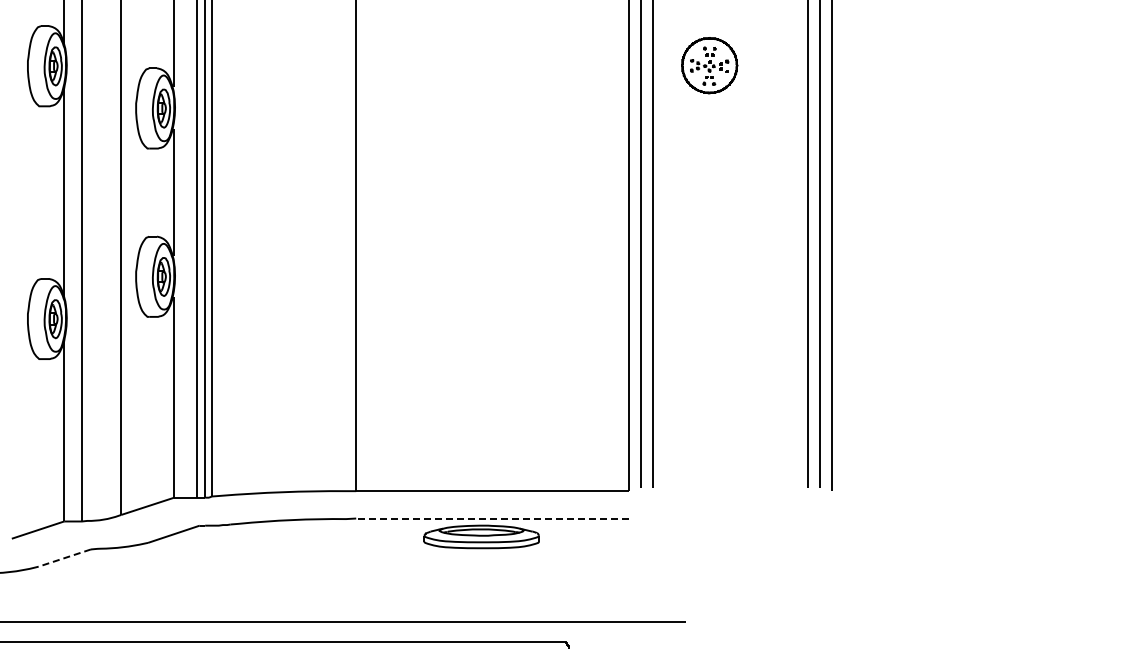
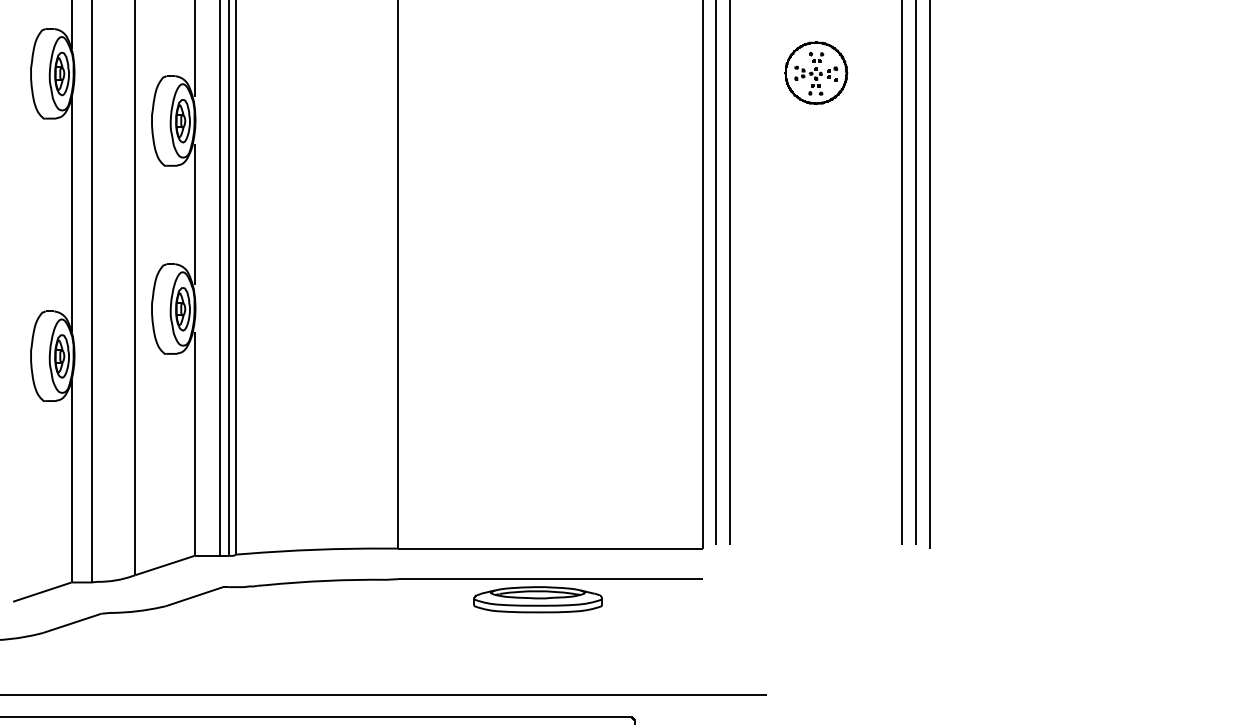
part: (709, 65) -> (816, 73), moved
line: (492, 518) -> (550, 579), dashed -> solid
line: (64, 558) -> (71, 623), dashed -> solid

